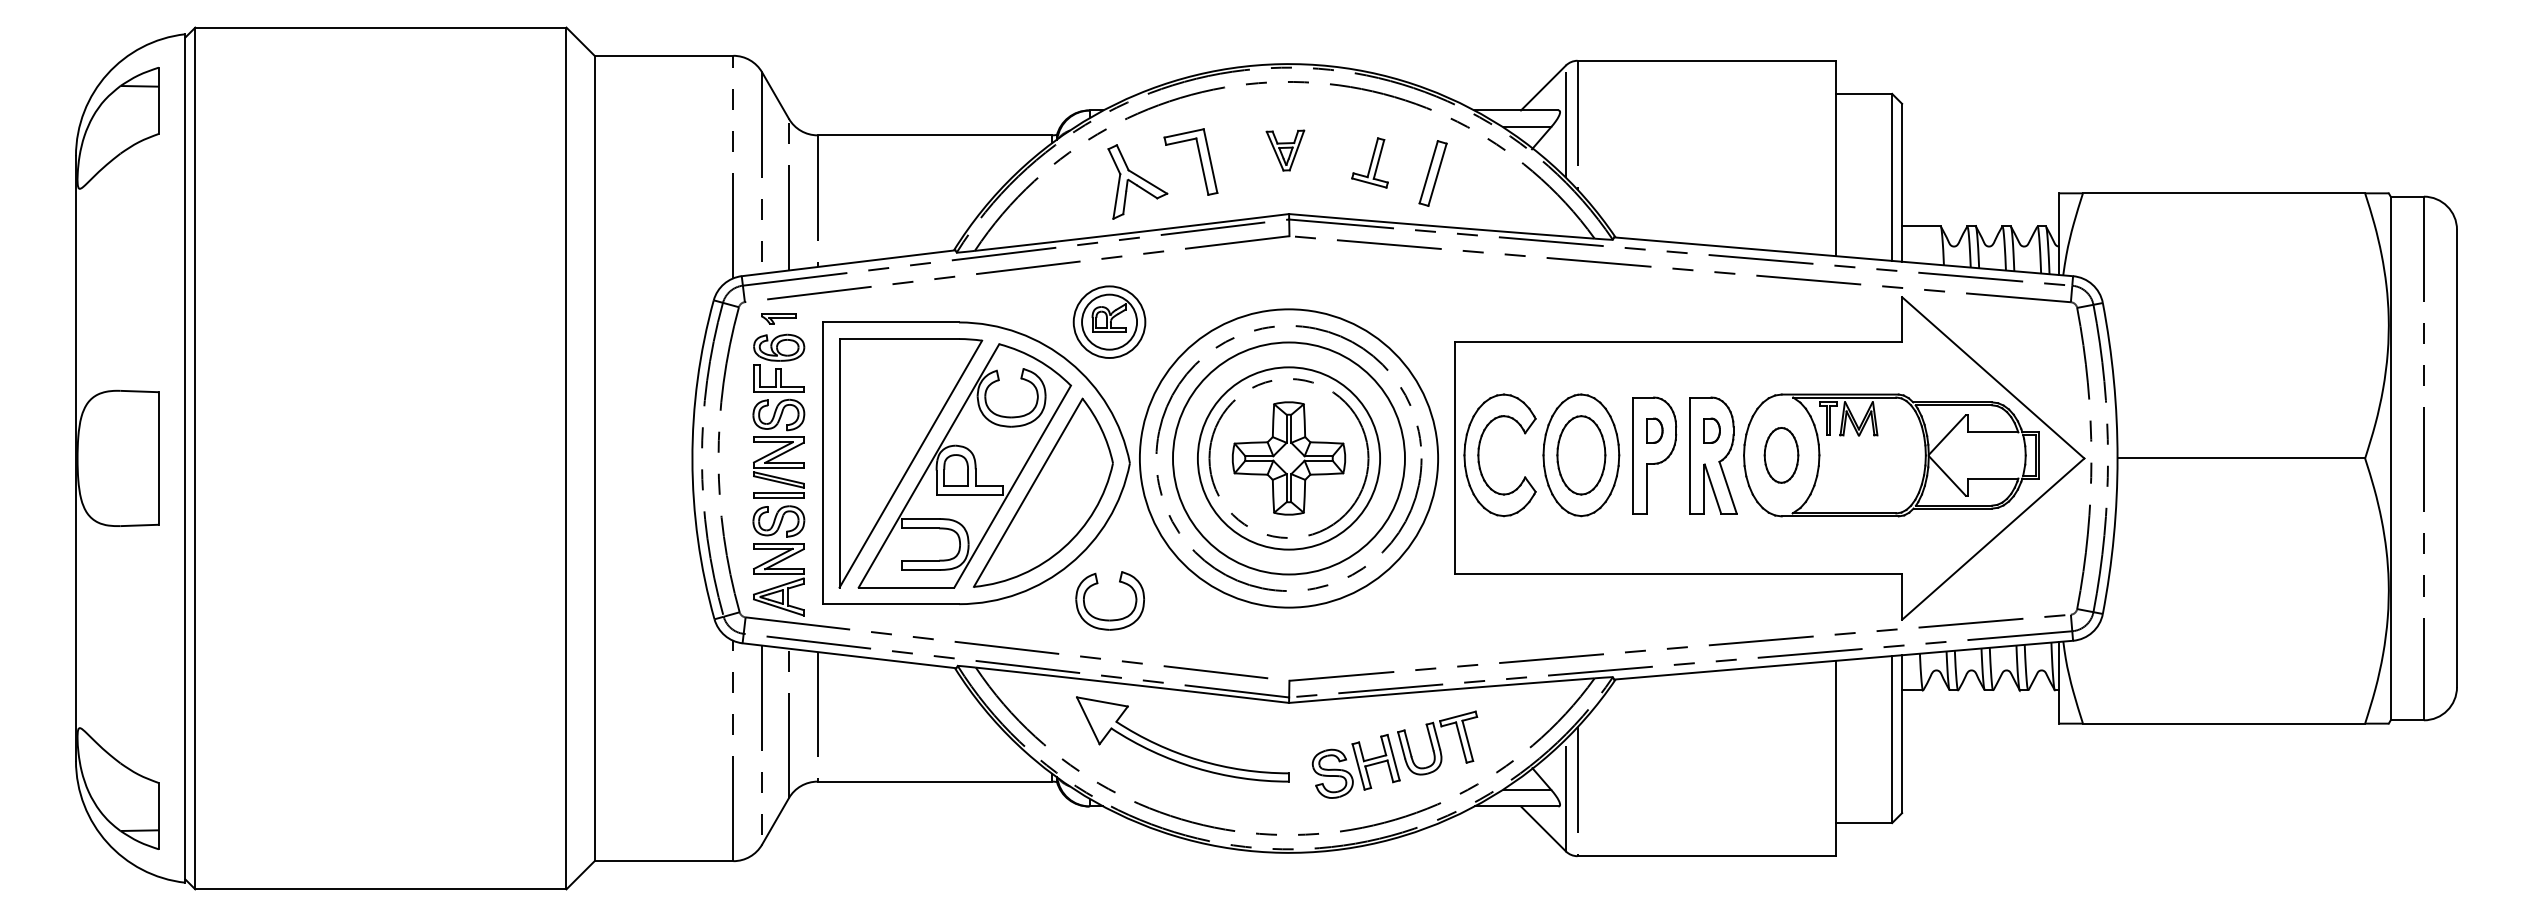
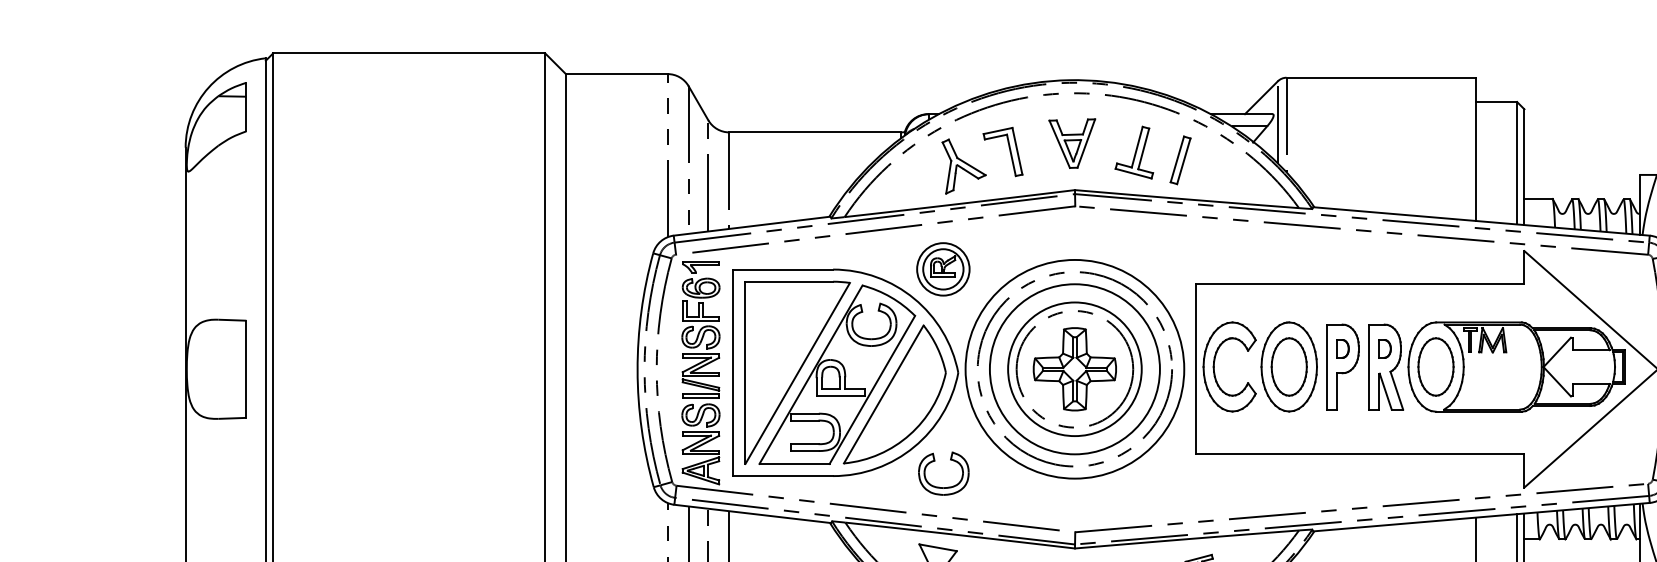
part: (1285, 150) -> (1072, 143), size x1.67
part: (1369, 162) -> (1133, 152), size x1.43
part: (778, 318) -> (700, 266), size x1.43
part: (1781, 455) -> (1435, 367), size x1.43

